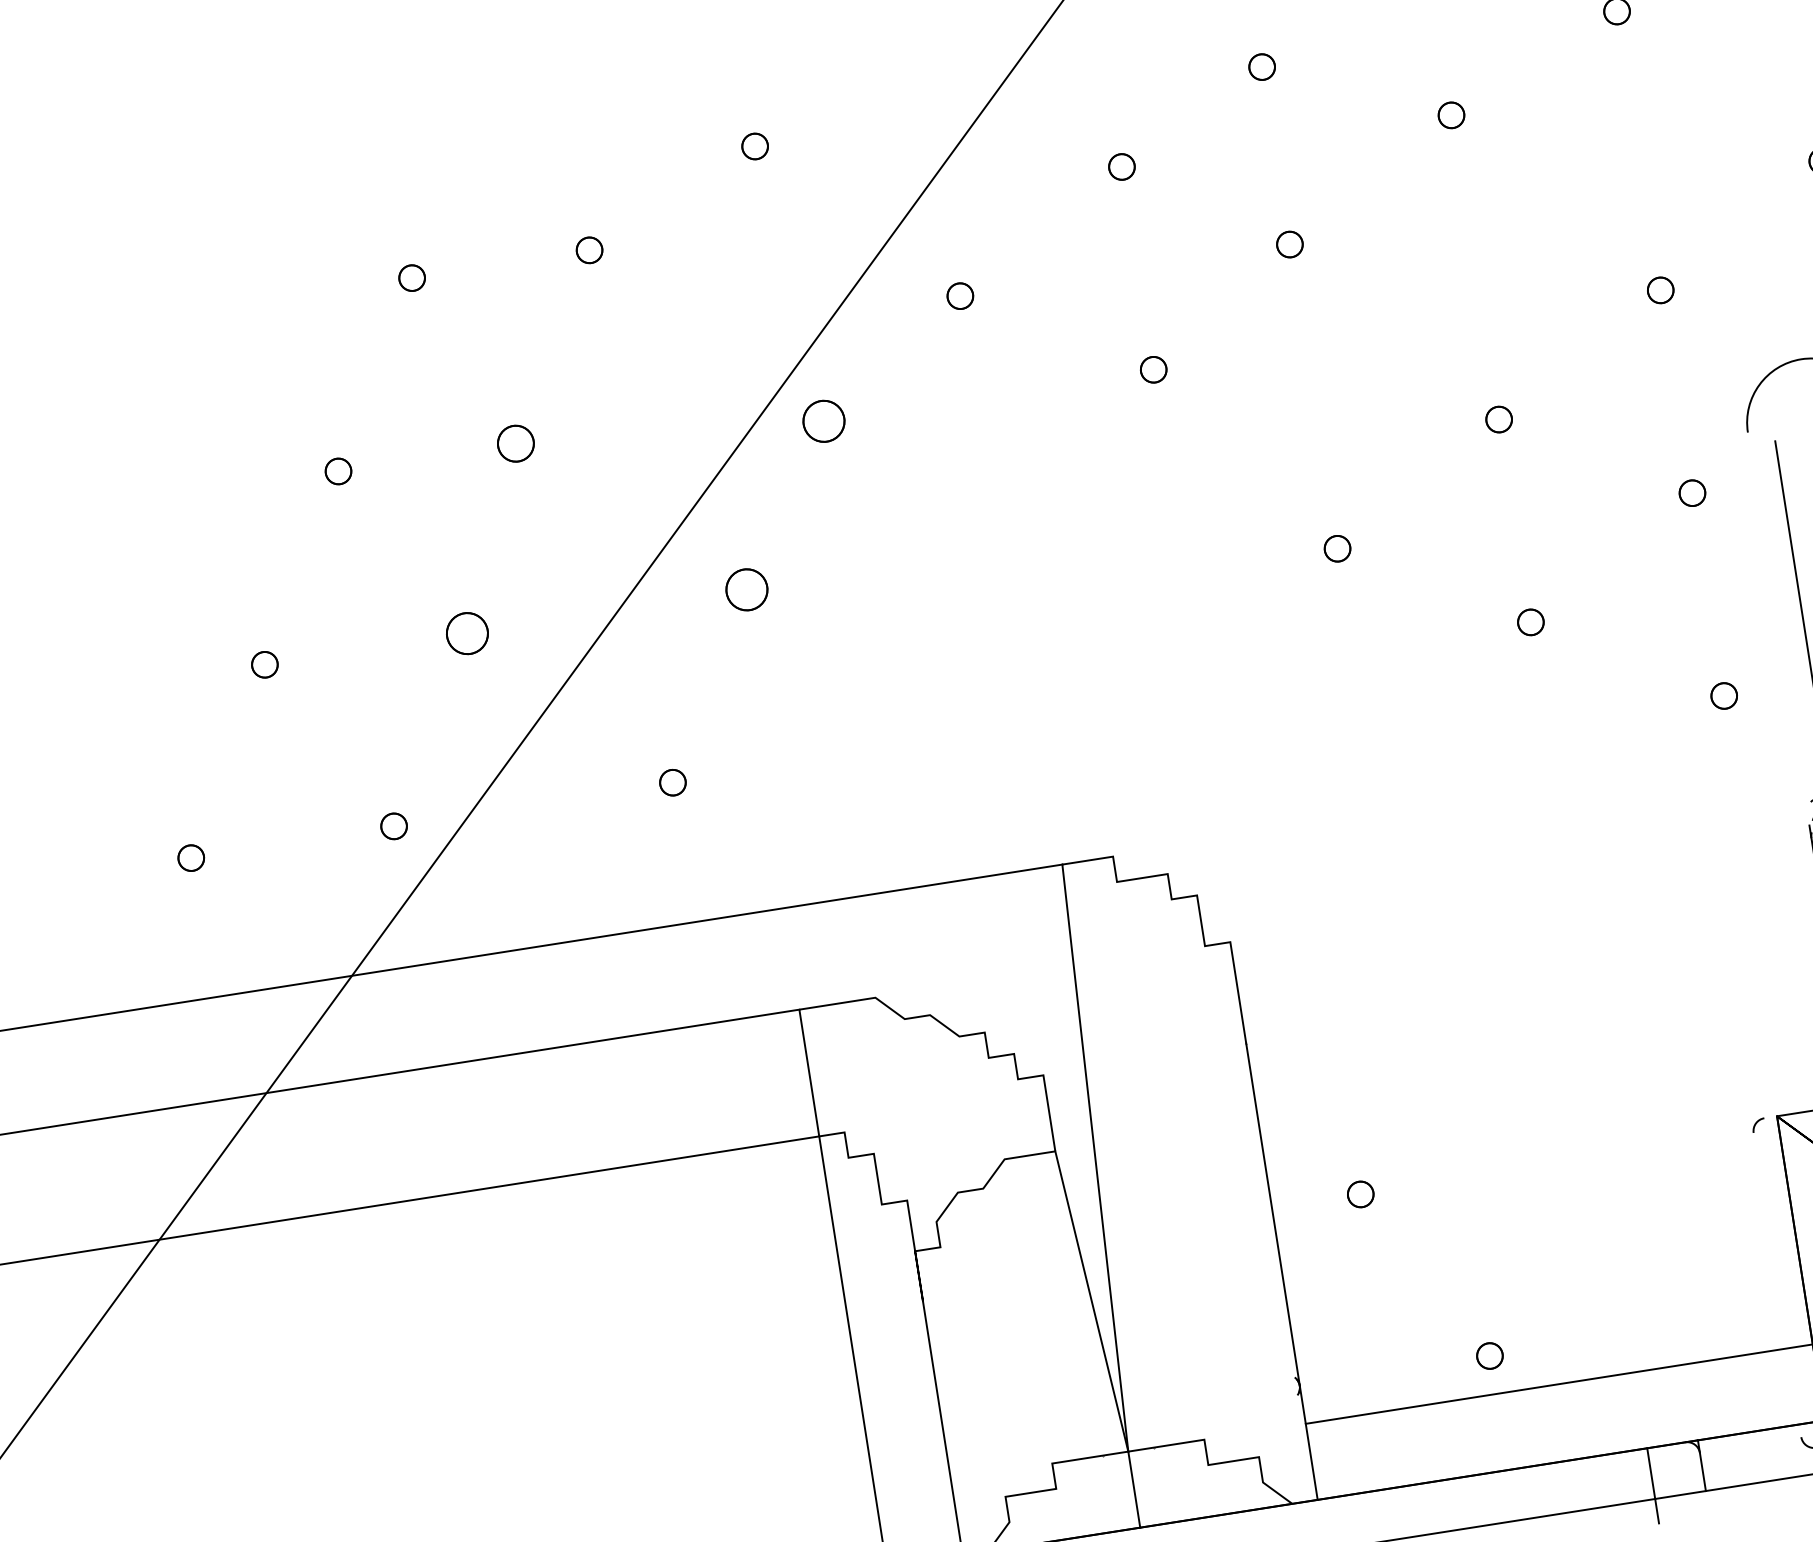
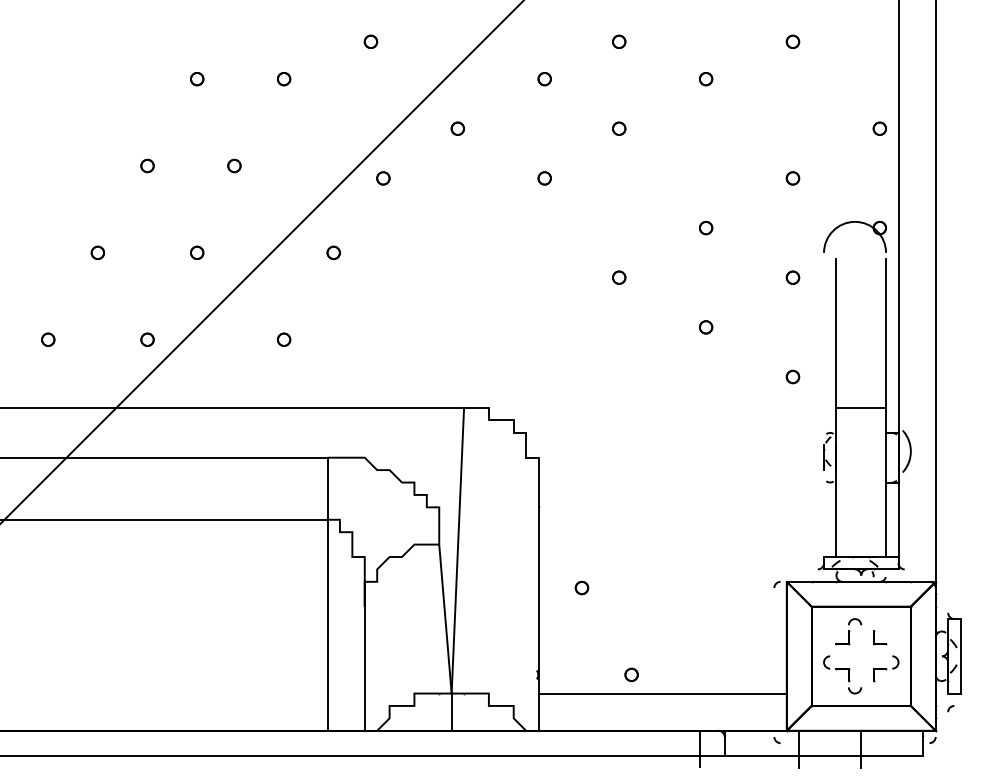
part: (824, 421) -> (383, 178), size x0.62
part: (515, 442) -> (234, 165), size x0.71
part: (745, 588) -> (333, 252), size x0.62
part: (468, 632) -> (197, 252), size x0.62

